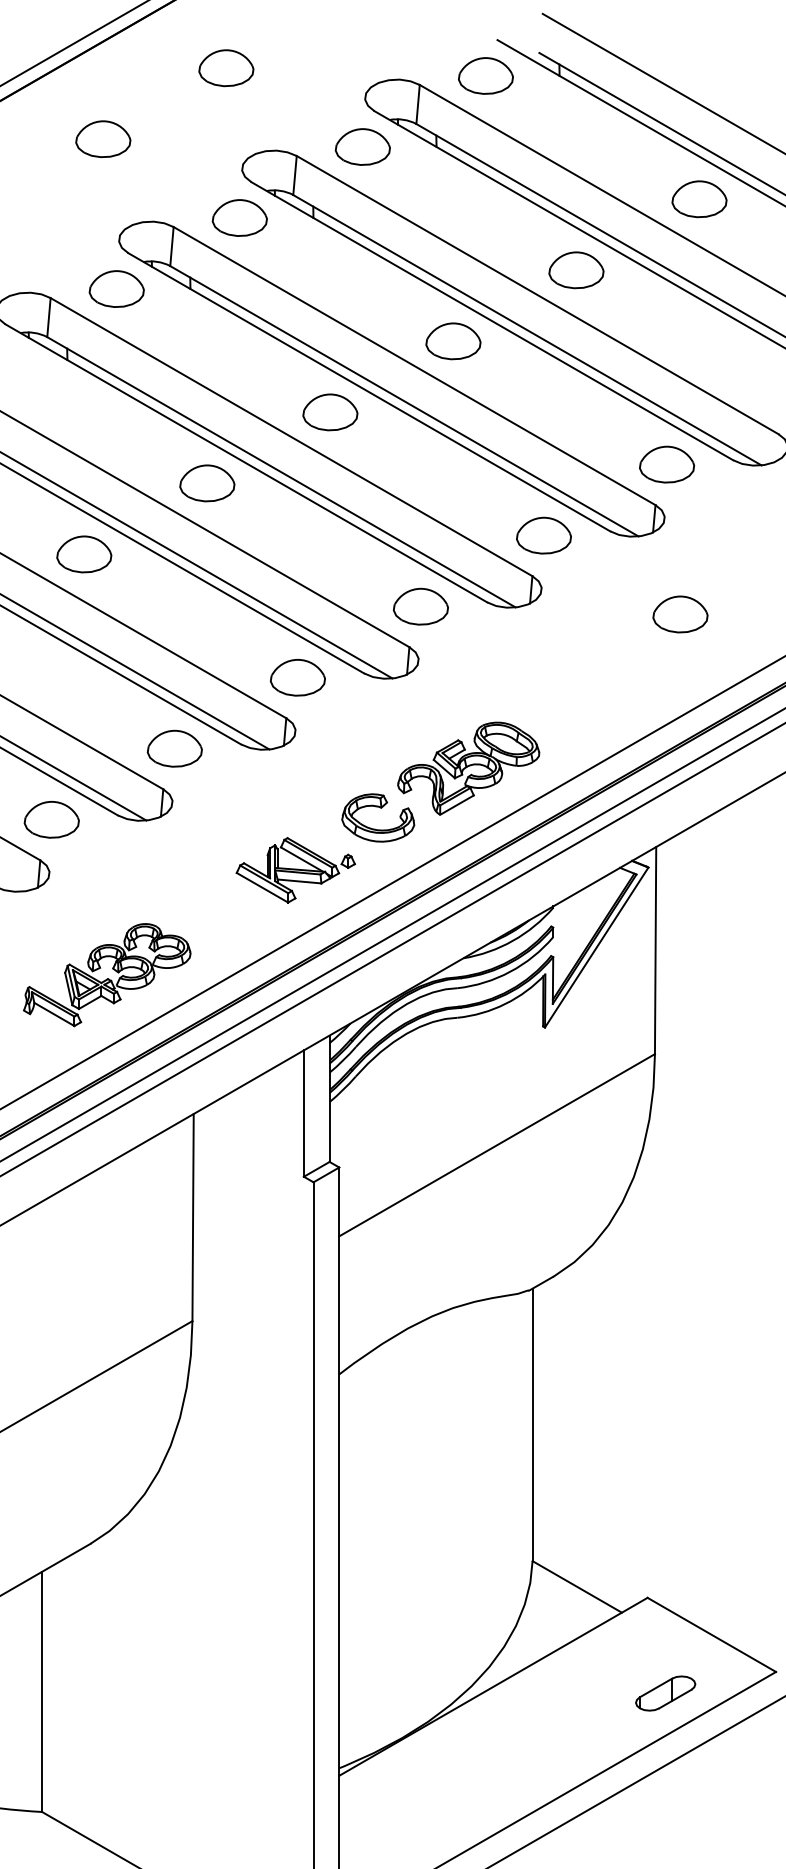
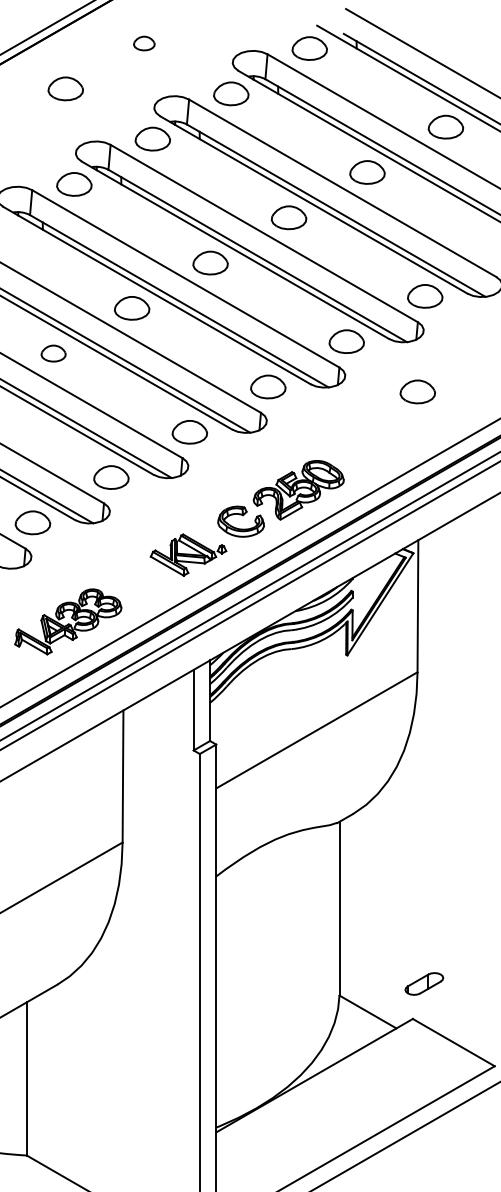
part: (226, 68) -> (144, 43), size x0.6
part: (84, 554) -> (53, 353), size x0.7
part: (679, 613) -> (417, 391), moved
part: (665, 1692) -> (424, 983), moved

